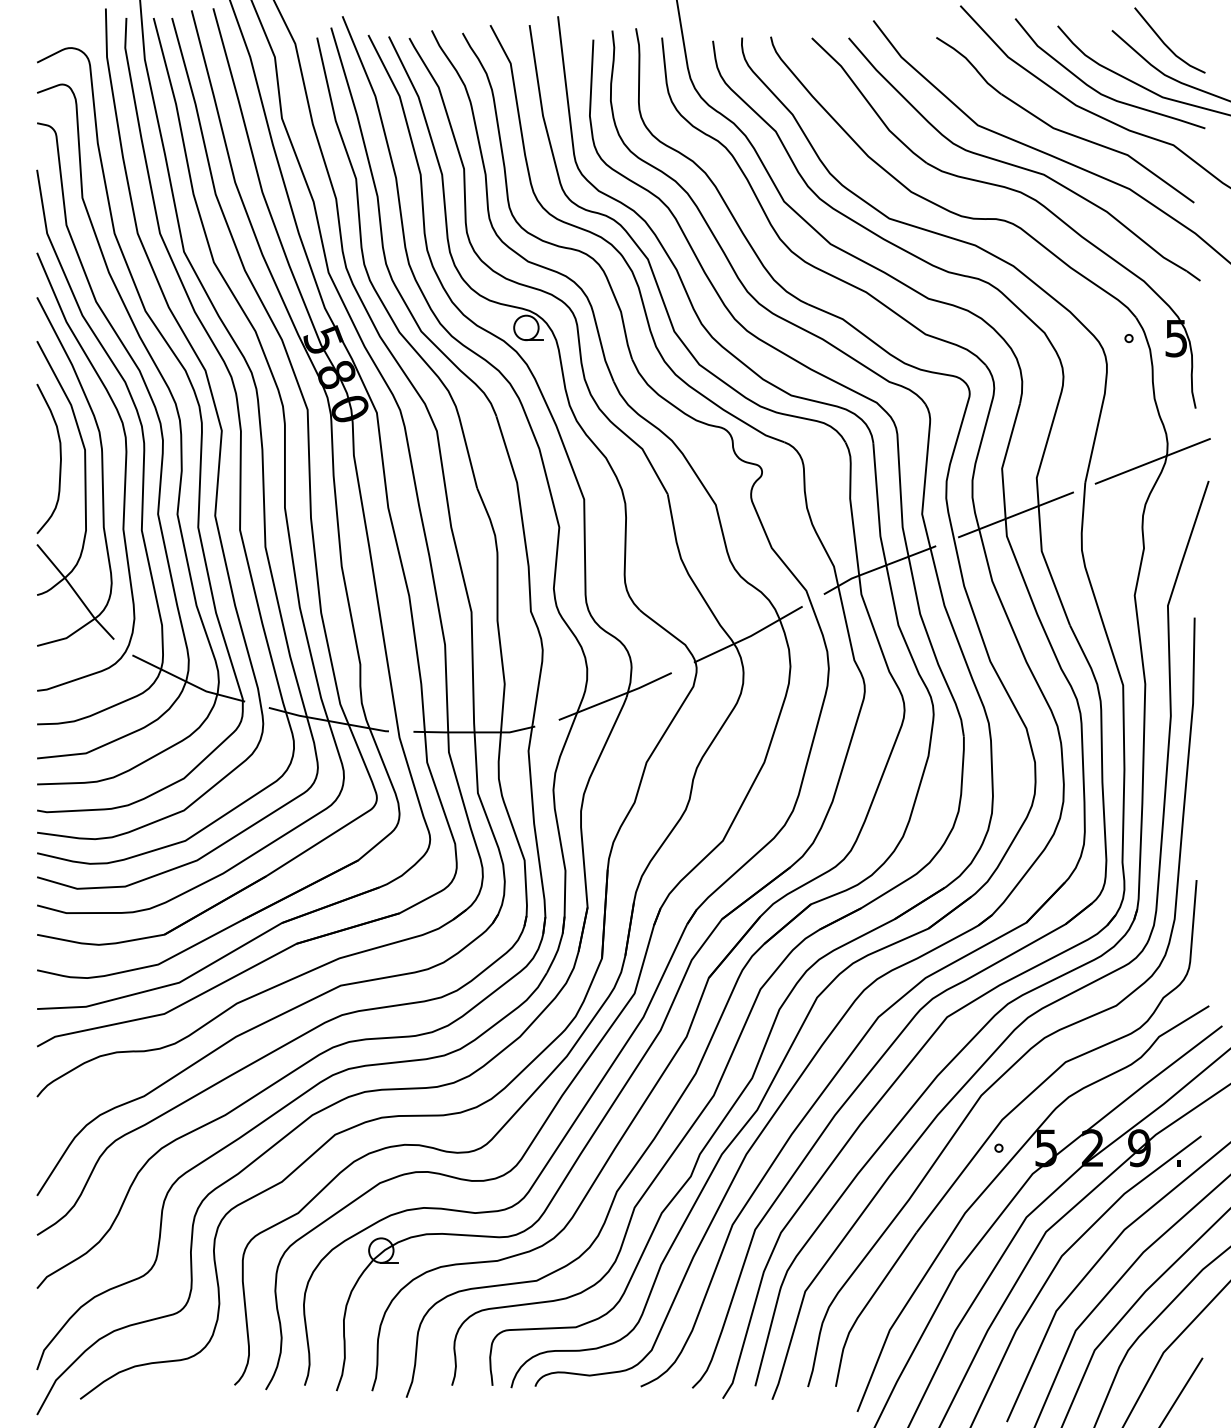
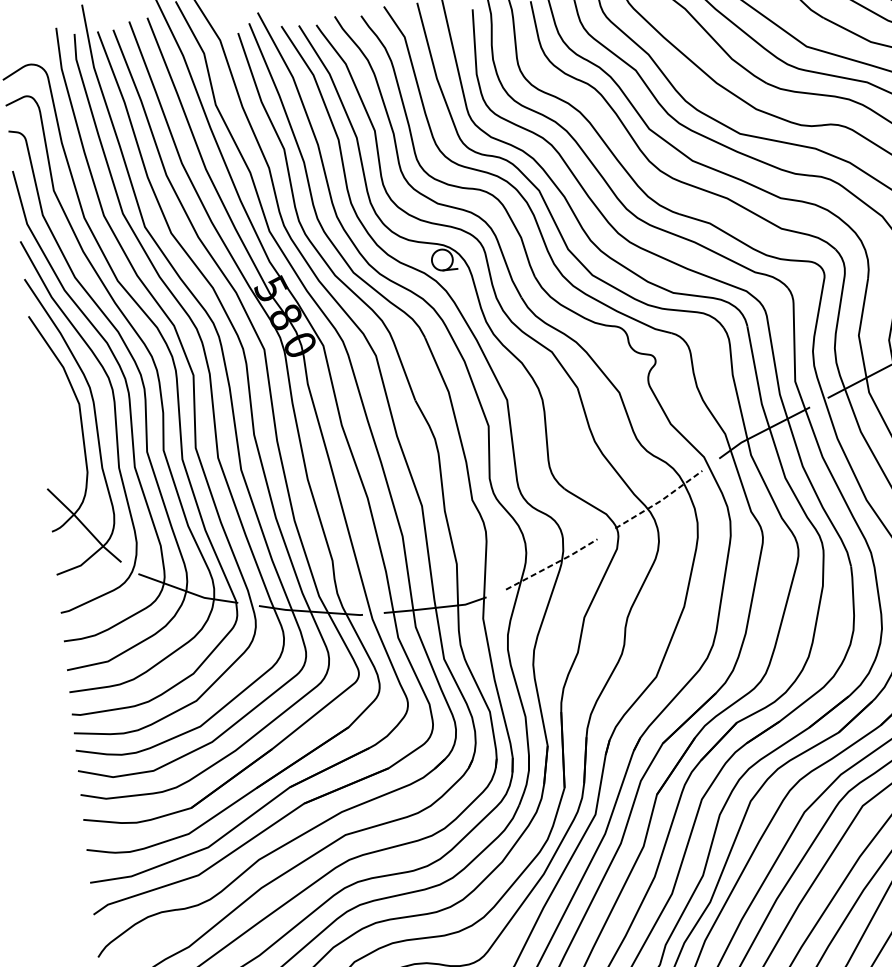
curve: (59, 454) -> (58, 410), removed
line: (750, 636) -> (660, 501), solid -> dashed
line: (616, 697) -> (552, 565), solid -> dashed

